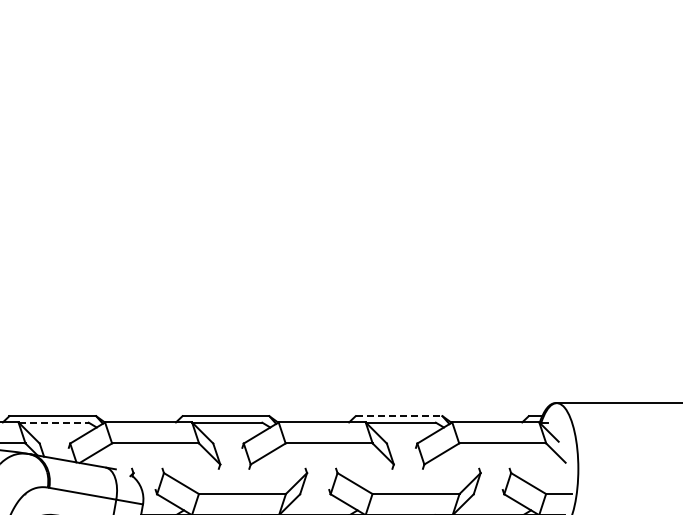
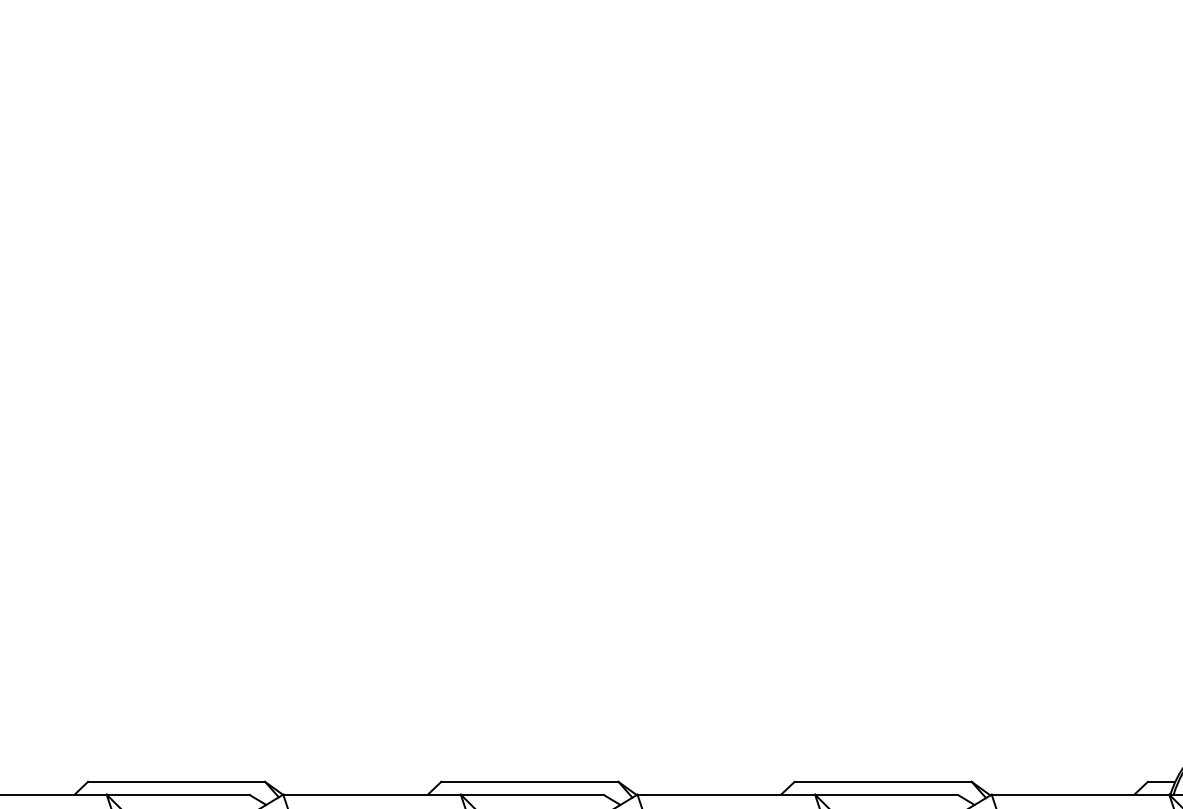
line: (399, 416) -> (884, 782), dashed -> solid
line: (53, 422) -> (177, 794), dashed -> solid

